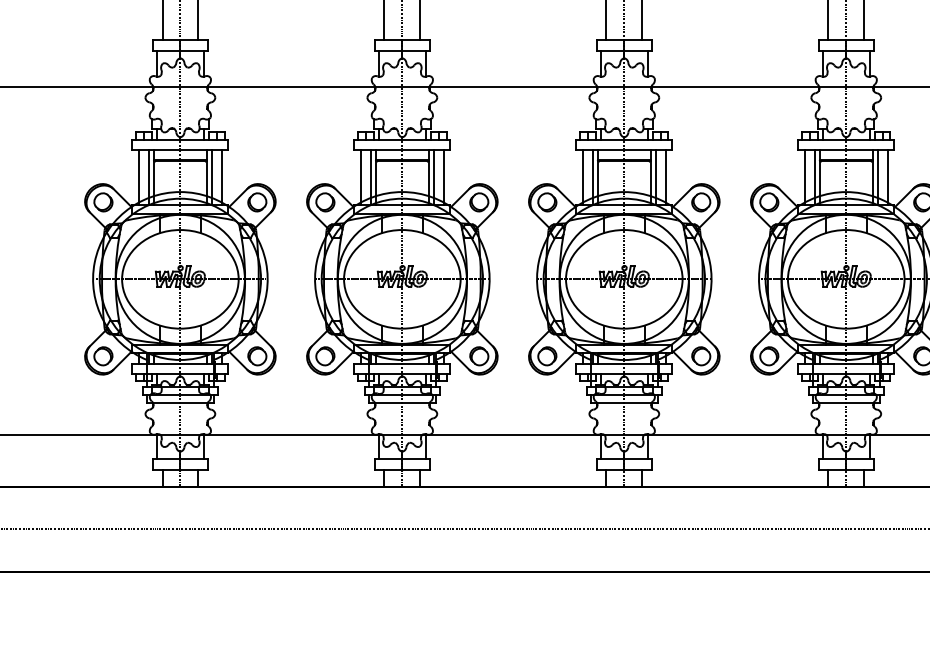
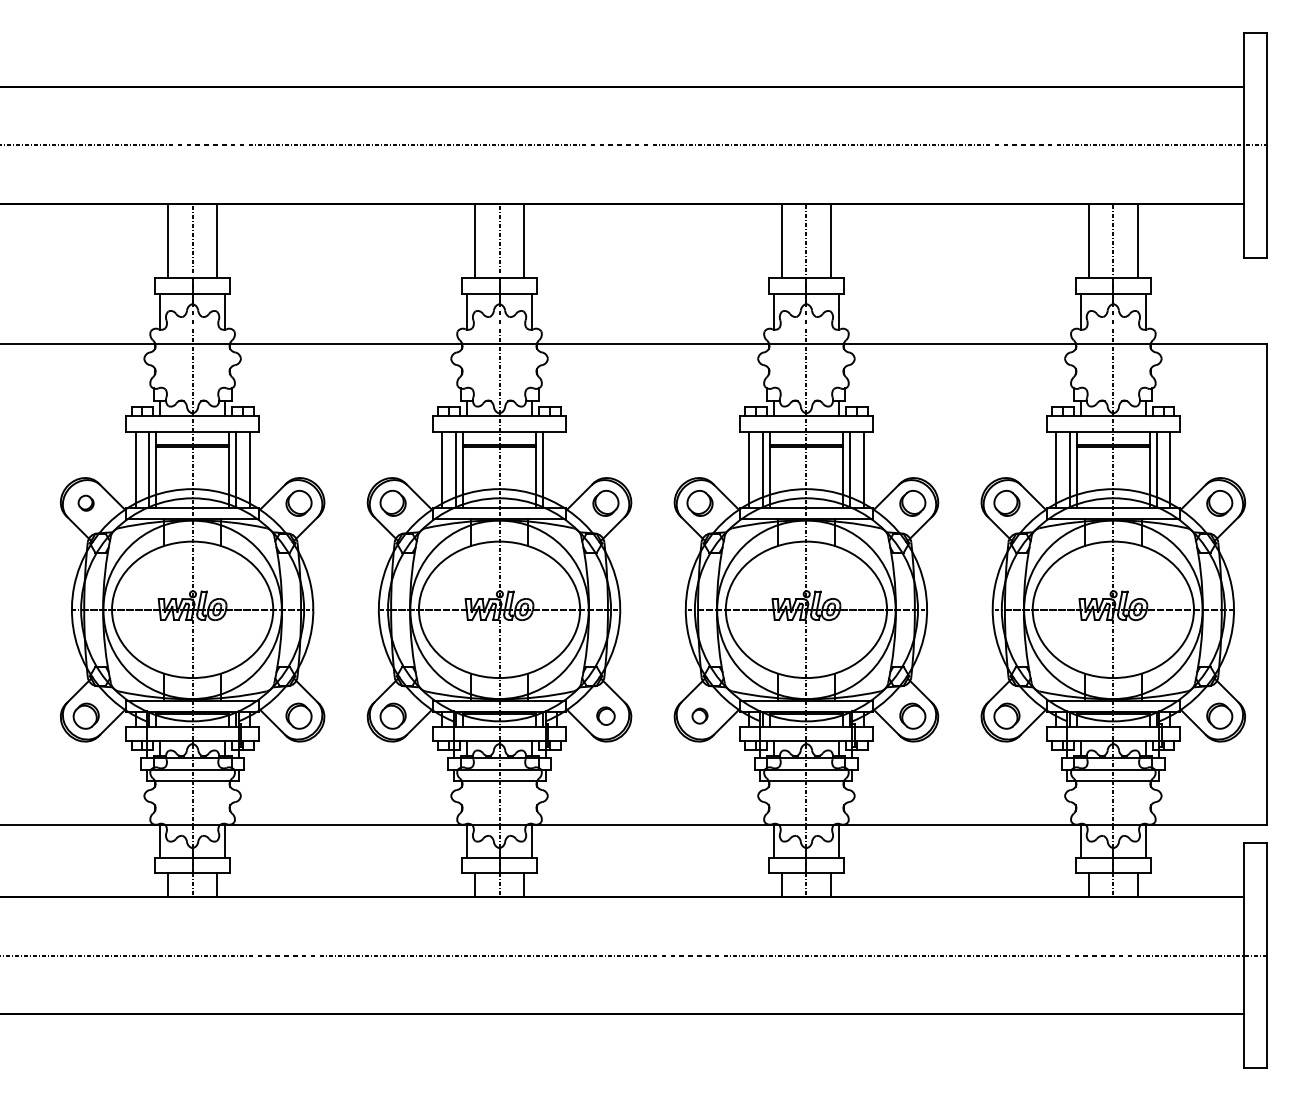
line: (443, 177) -> (556, 469), removed
part: (102, 201) -> (85, 502), size x0.6
part: (478, 355) -> (605, 715), size x0.7
part: (546, 355) -> (699, 715), size x0.6

